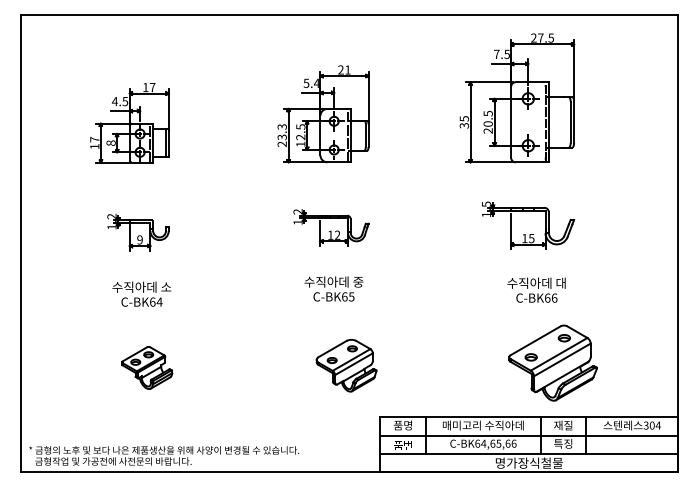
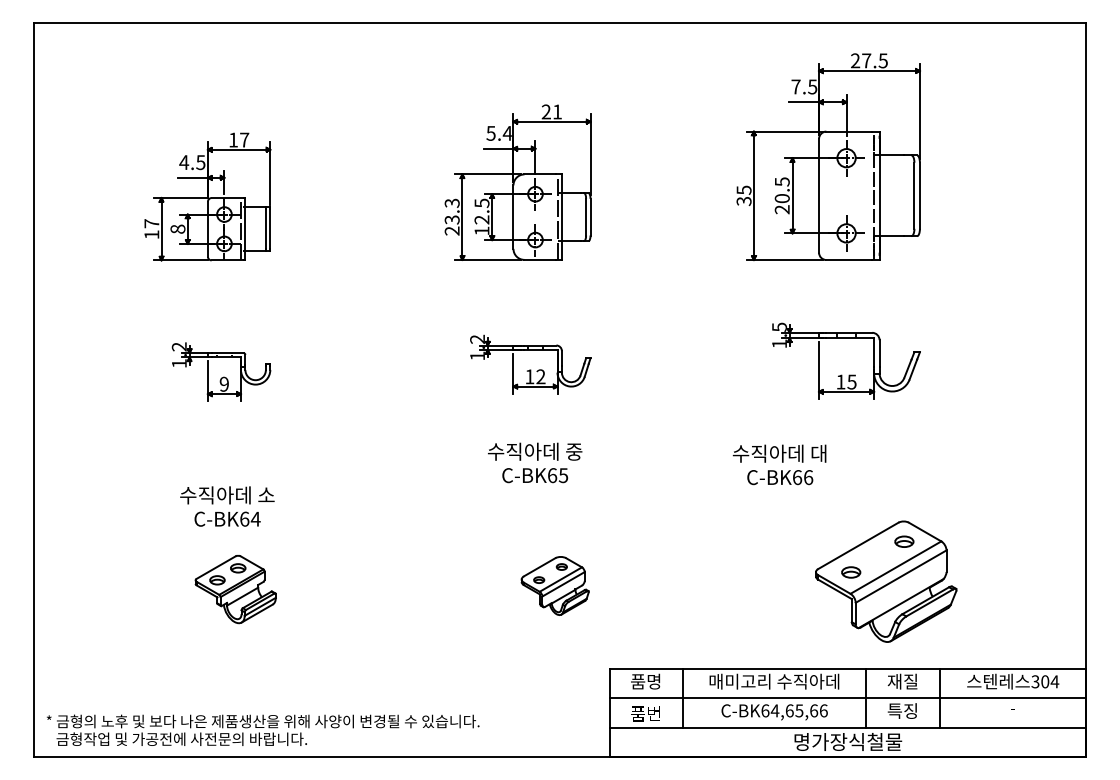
text: (536, 289) -> (779, 463), moved
text: (141, 293) -> (226, 505), moved
part: (346, 365) -> (555, 585), size x0.7

